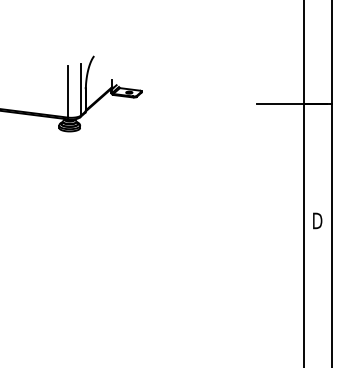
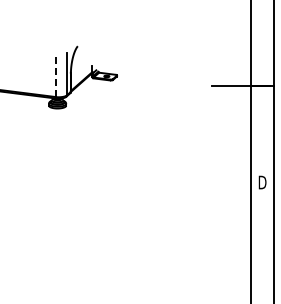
line: (67, 91) -> (55, 75), solid -> dashed

